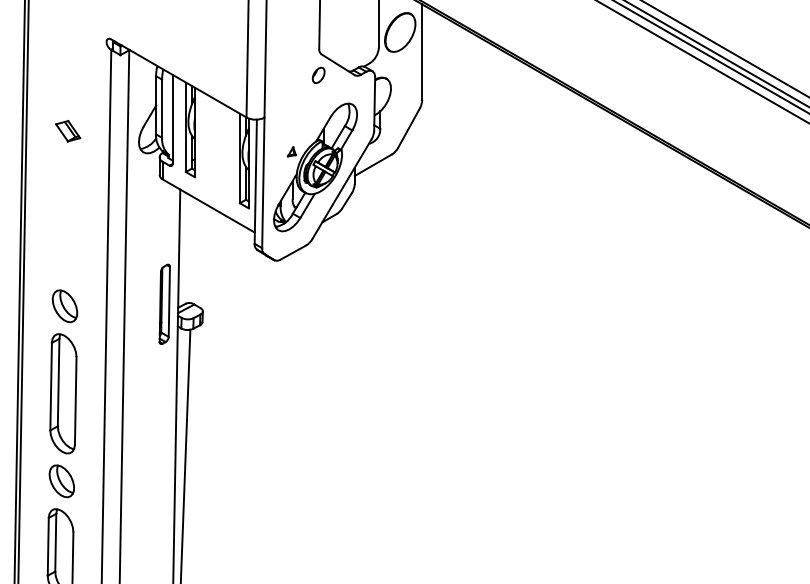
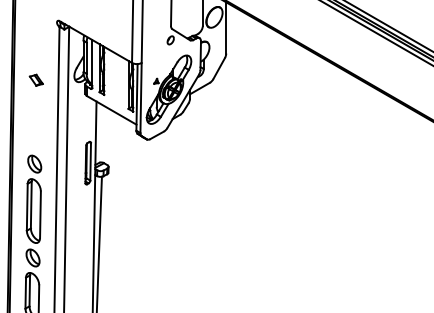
part: (66, 129) -> (35, 79), moved

